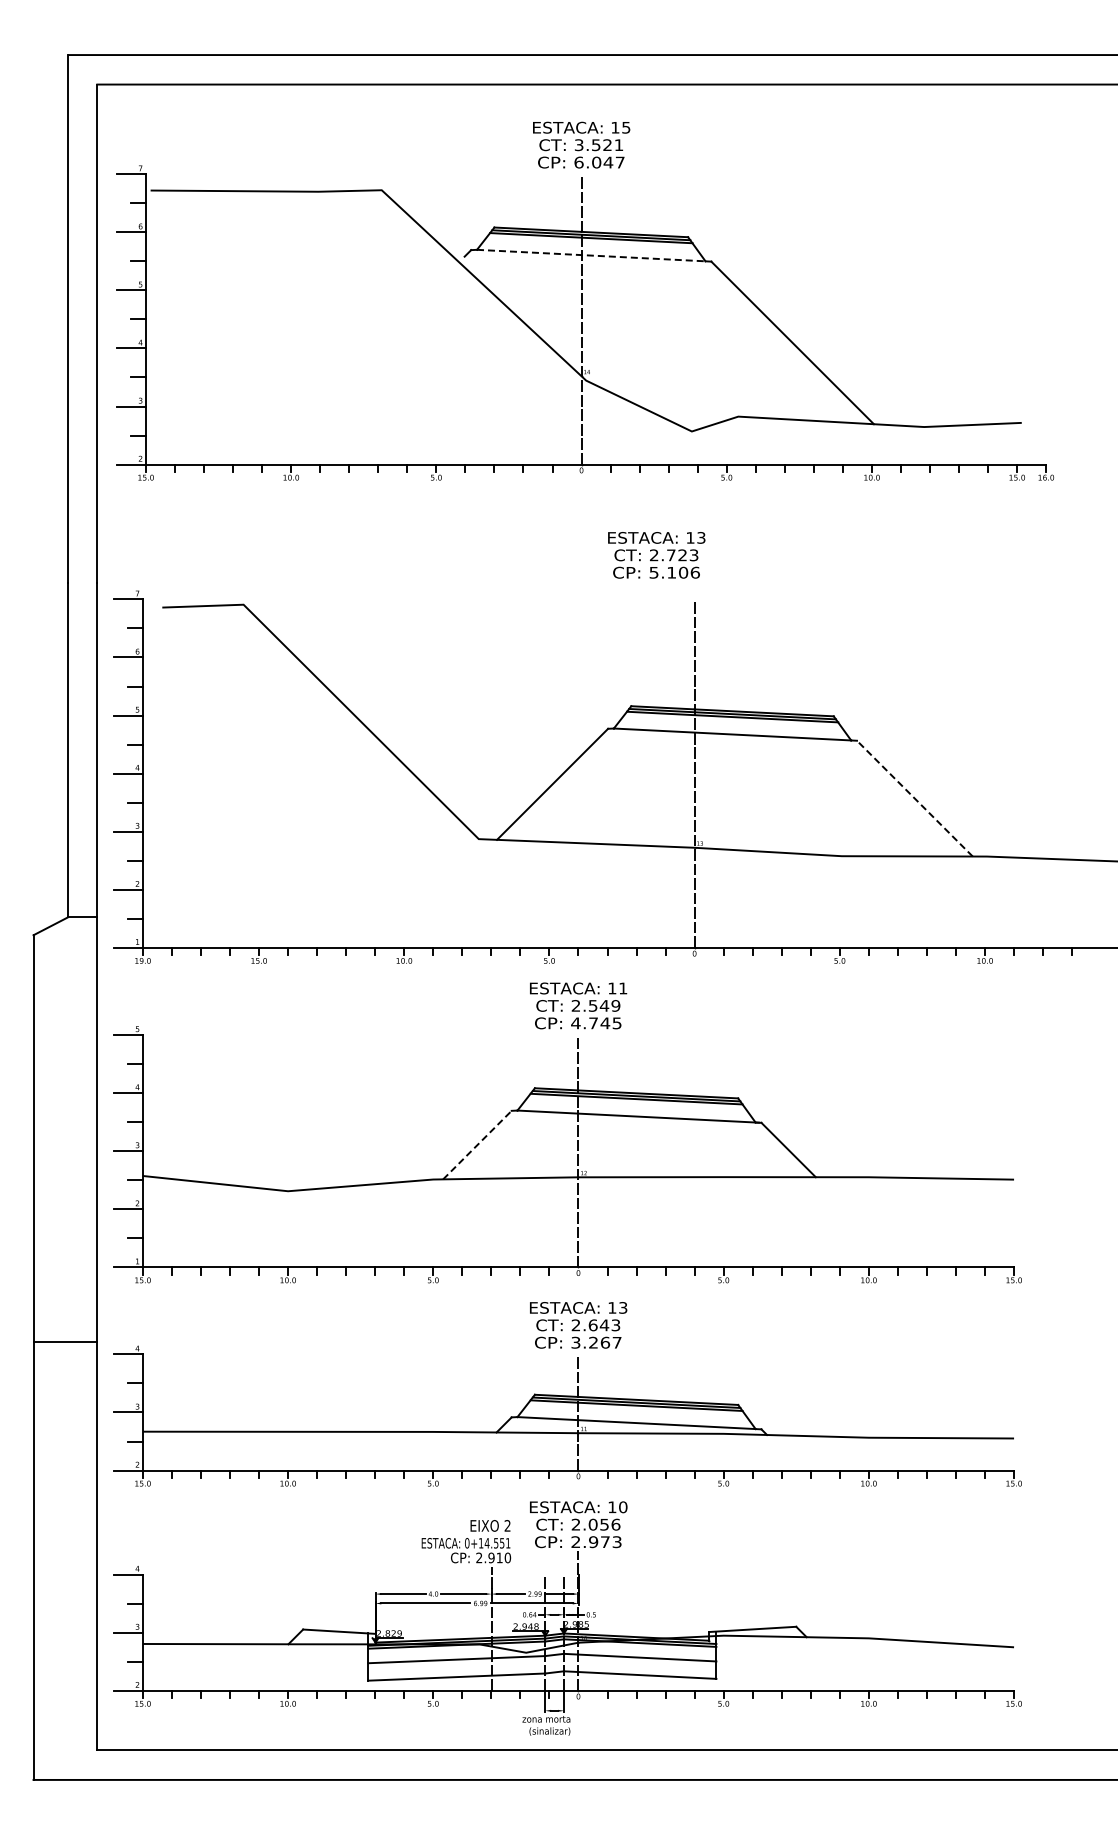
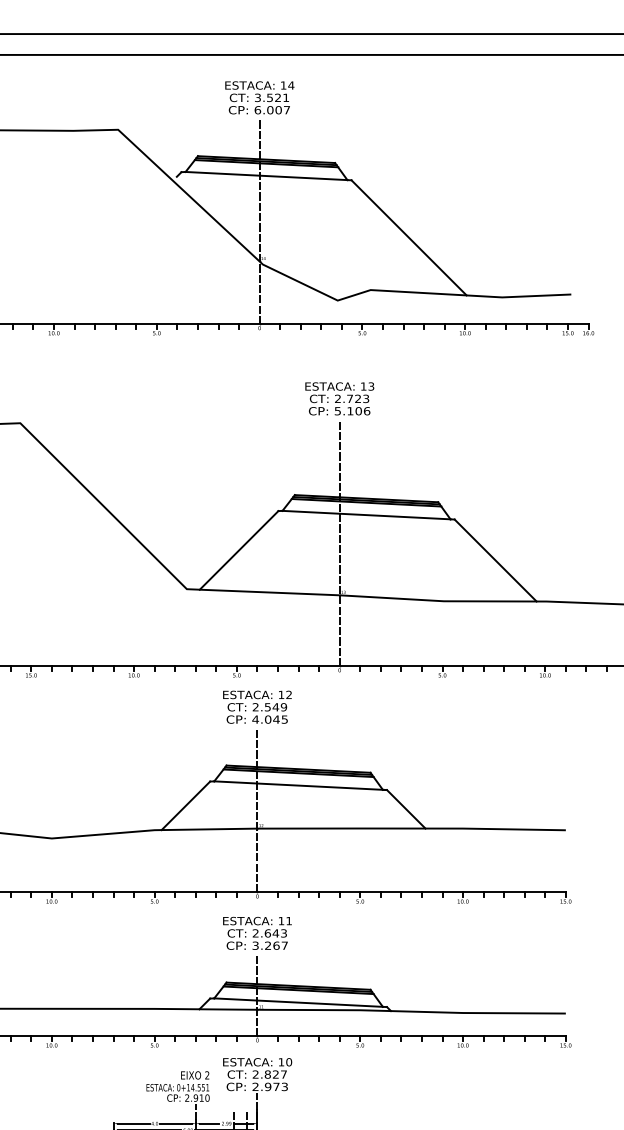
text: (625, 127) -> (290, 85), 15 -> 14
text: (608, 162) -> (278, 110), 6.047 -> 6.007
line: (591, 255) -> (266, 175), dashed -> solid
text: (656, 555) -> (339, 399), moved
line: (914, 798) -> (495, 560), dashed -> solid
text: (623, 988) -> (289, 694), 11 -> 12
text: (593, 1023) -> (268, 719), 4.745 -> 4.045
line: (477, 1144) -> (185, 805), dashed -> solid
text: (623, 1307) -> (289, 920), 13 -> 11
text: (604, 1524) -> (275, 1074), 2.056 -> 2.827

